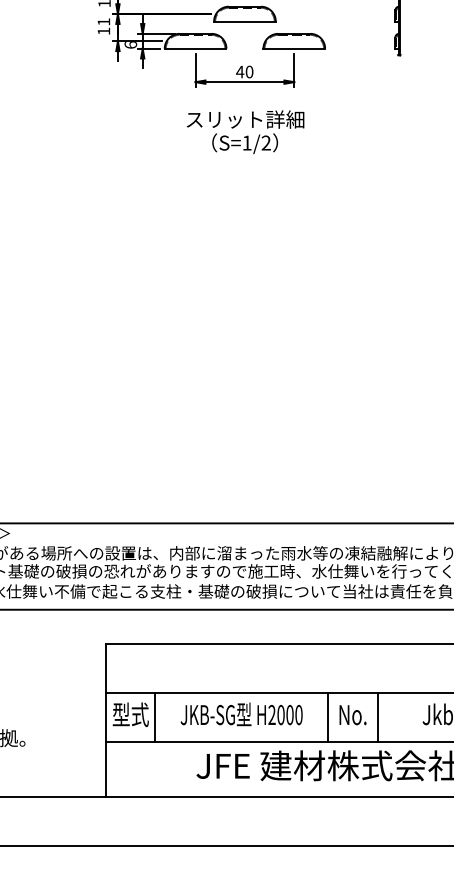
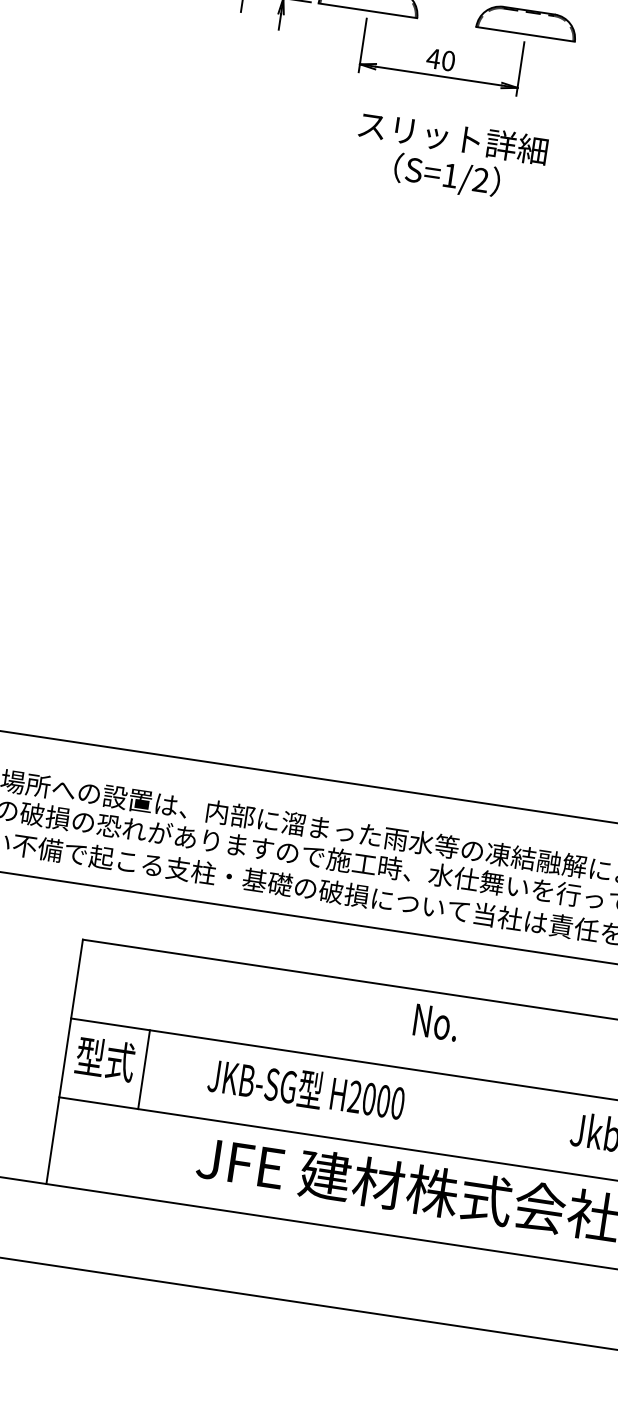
text: (245, 132) -> (450, 158), moved
text: (241, 714) -> (306, 1088), moved
text: (352, 715) -> (435, 1023), moved
line: (328, 717) -> (420, 1110), removed
line: (377, 717) -> (498, 1122), removed

